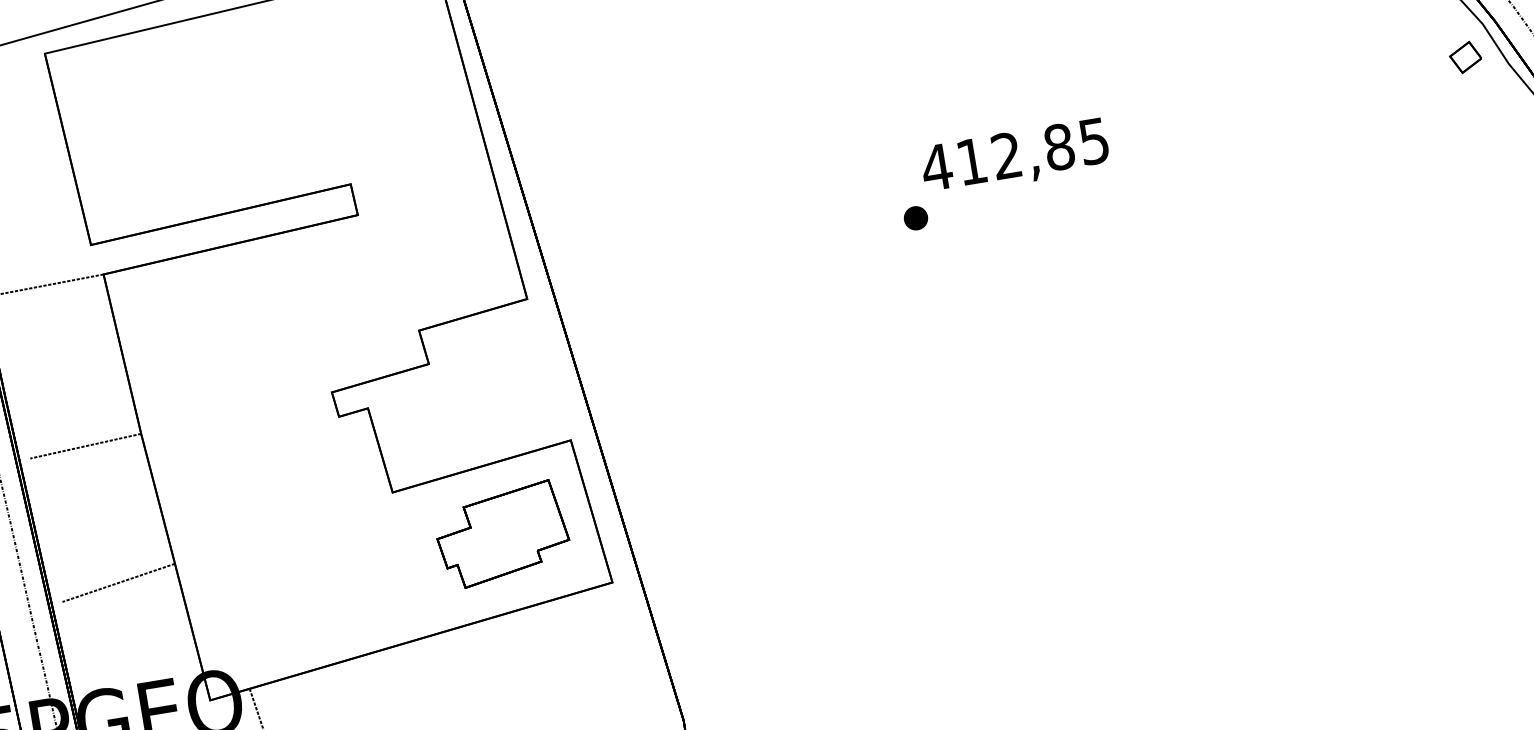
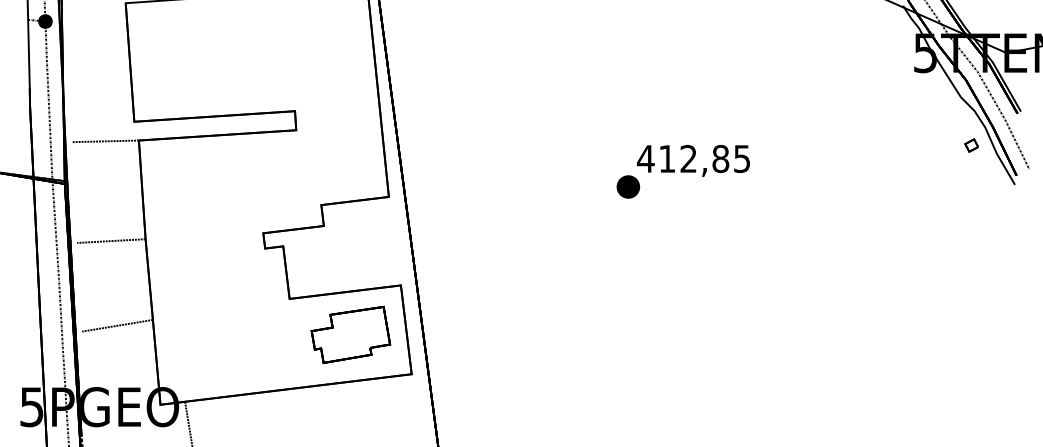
part: (1465, 57) -> (971, 145), size x0.7
part: (916, 218) -> (628, 187), size x1.6

